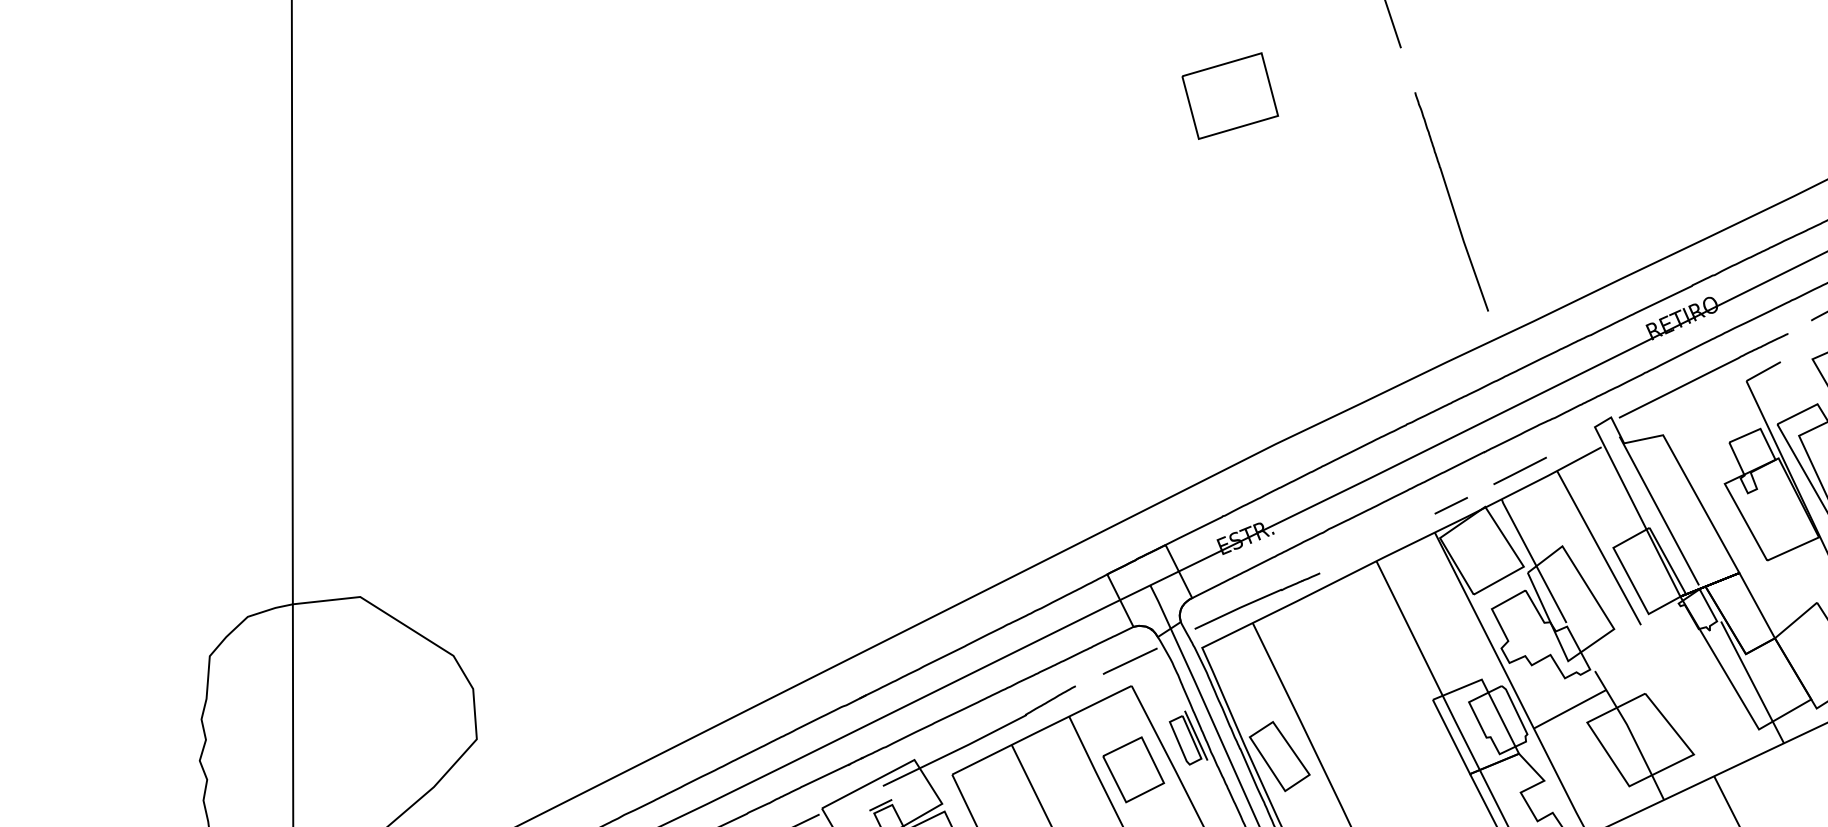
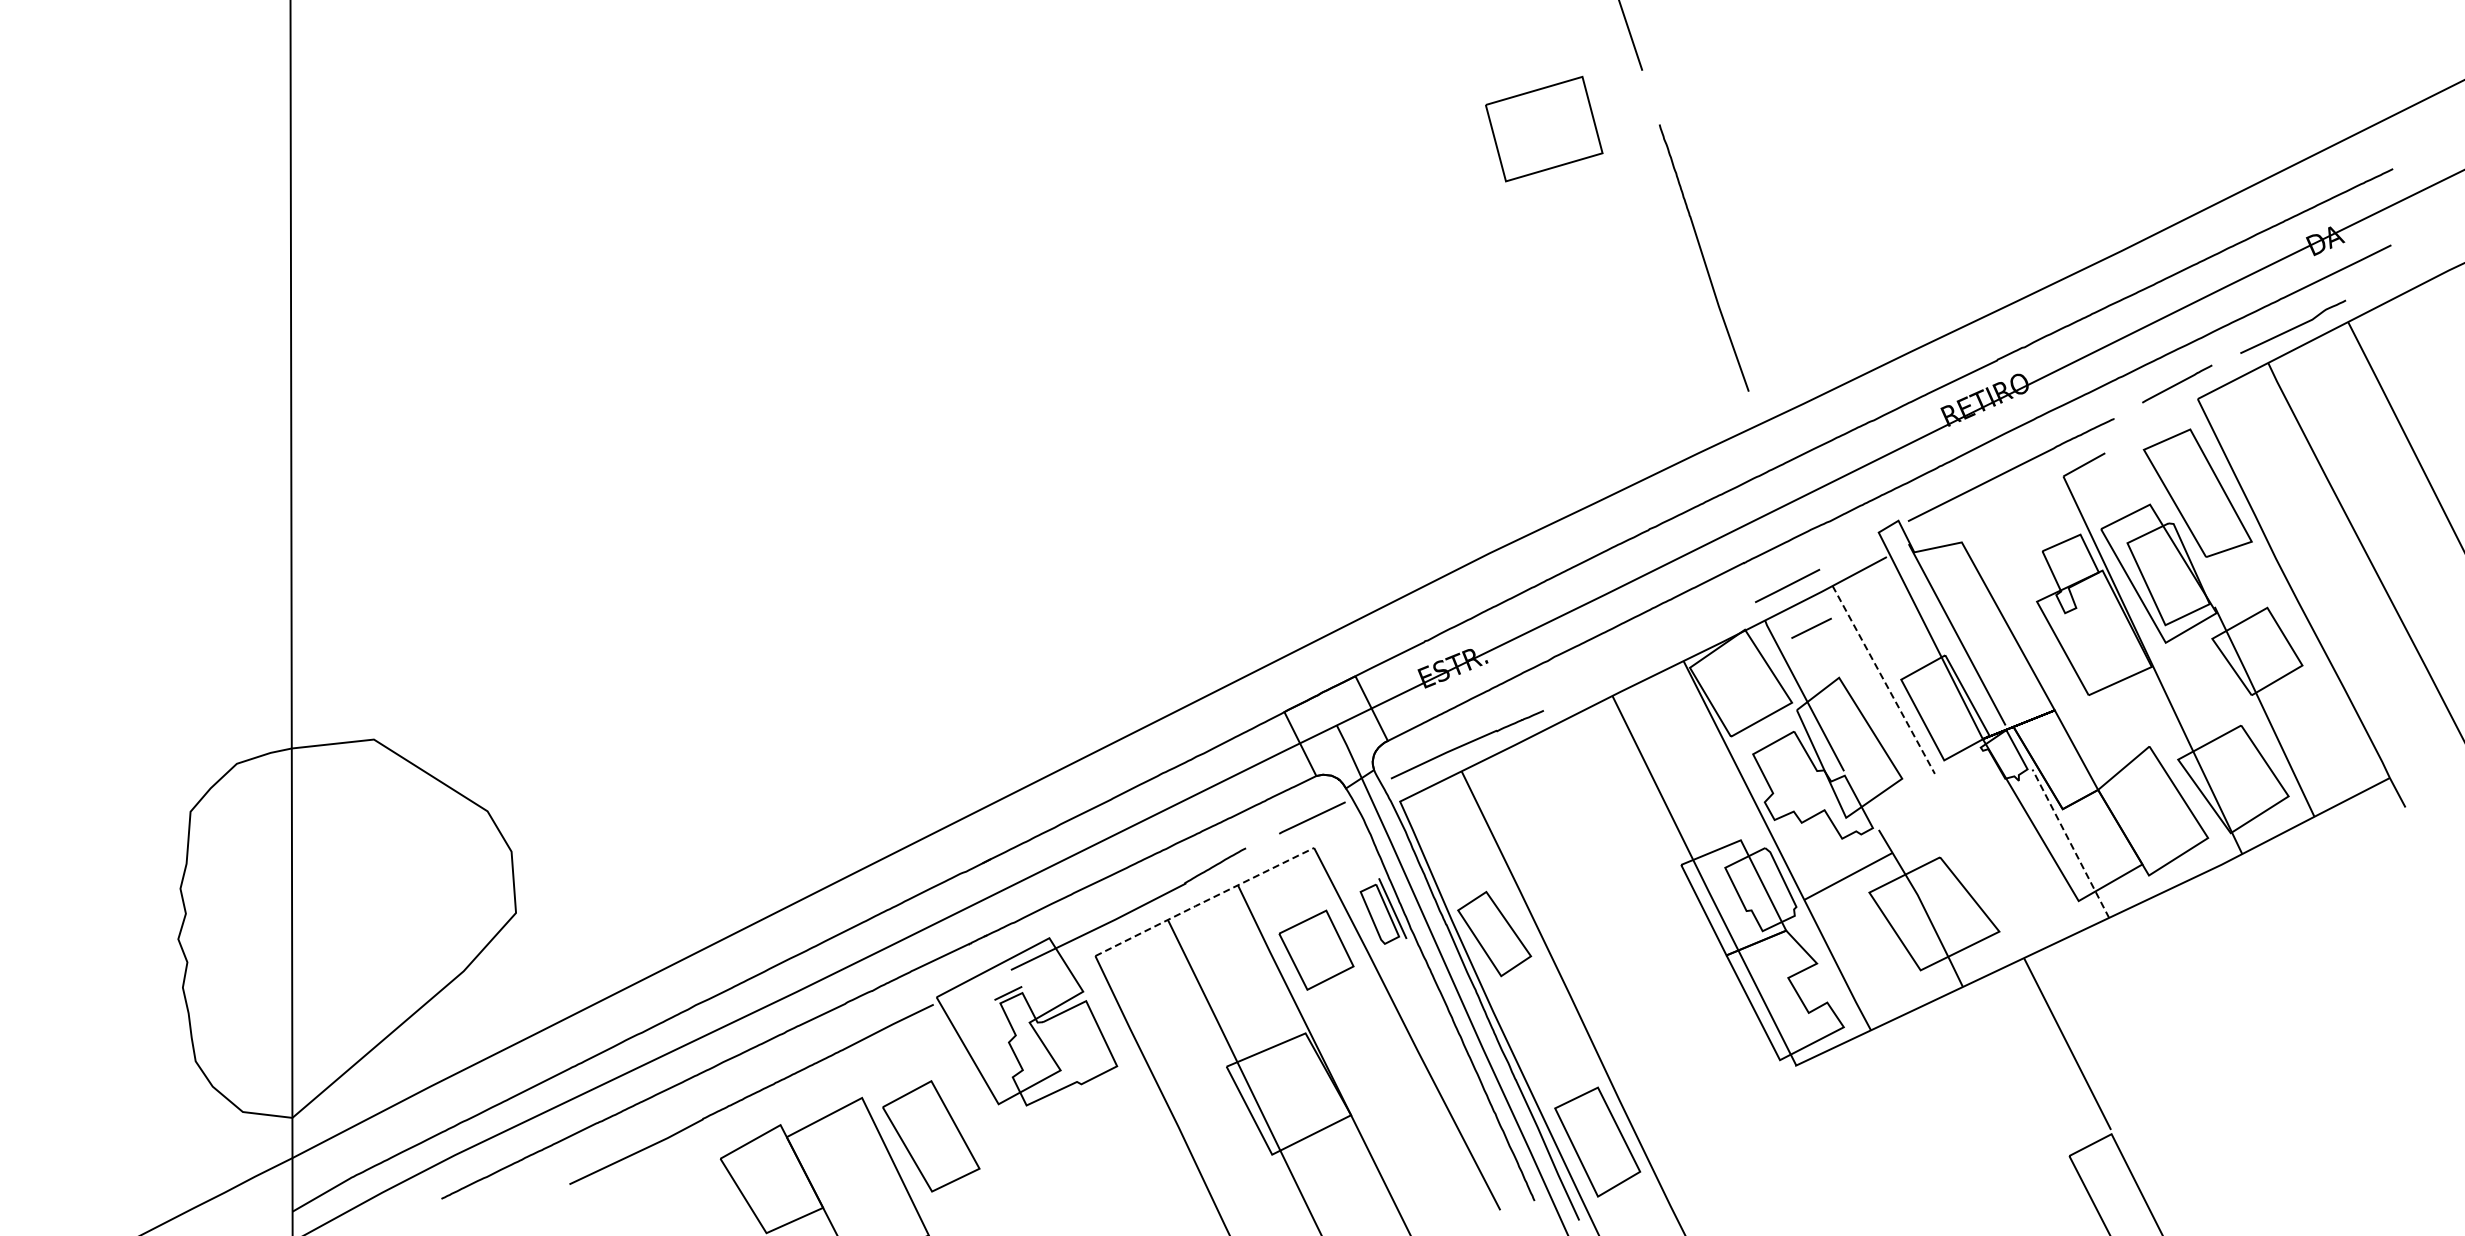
part: (1230, 95) -> (1544, 128), moved
line: (1451, 505) -> (1811, 627), moved
line: (1598, 547) -> (1883, 679), solid -> dashed
line: (1752, 682) -> (2070, 843), solid -> dashed
line: (1042, 729) -> (1205, 901), solid -> dashed

